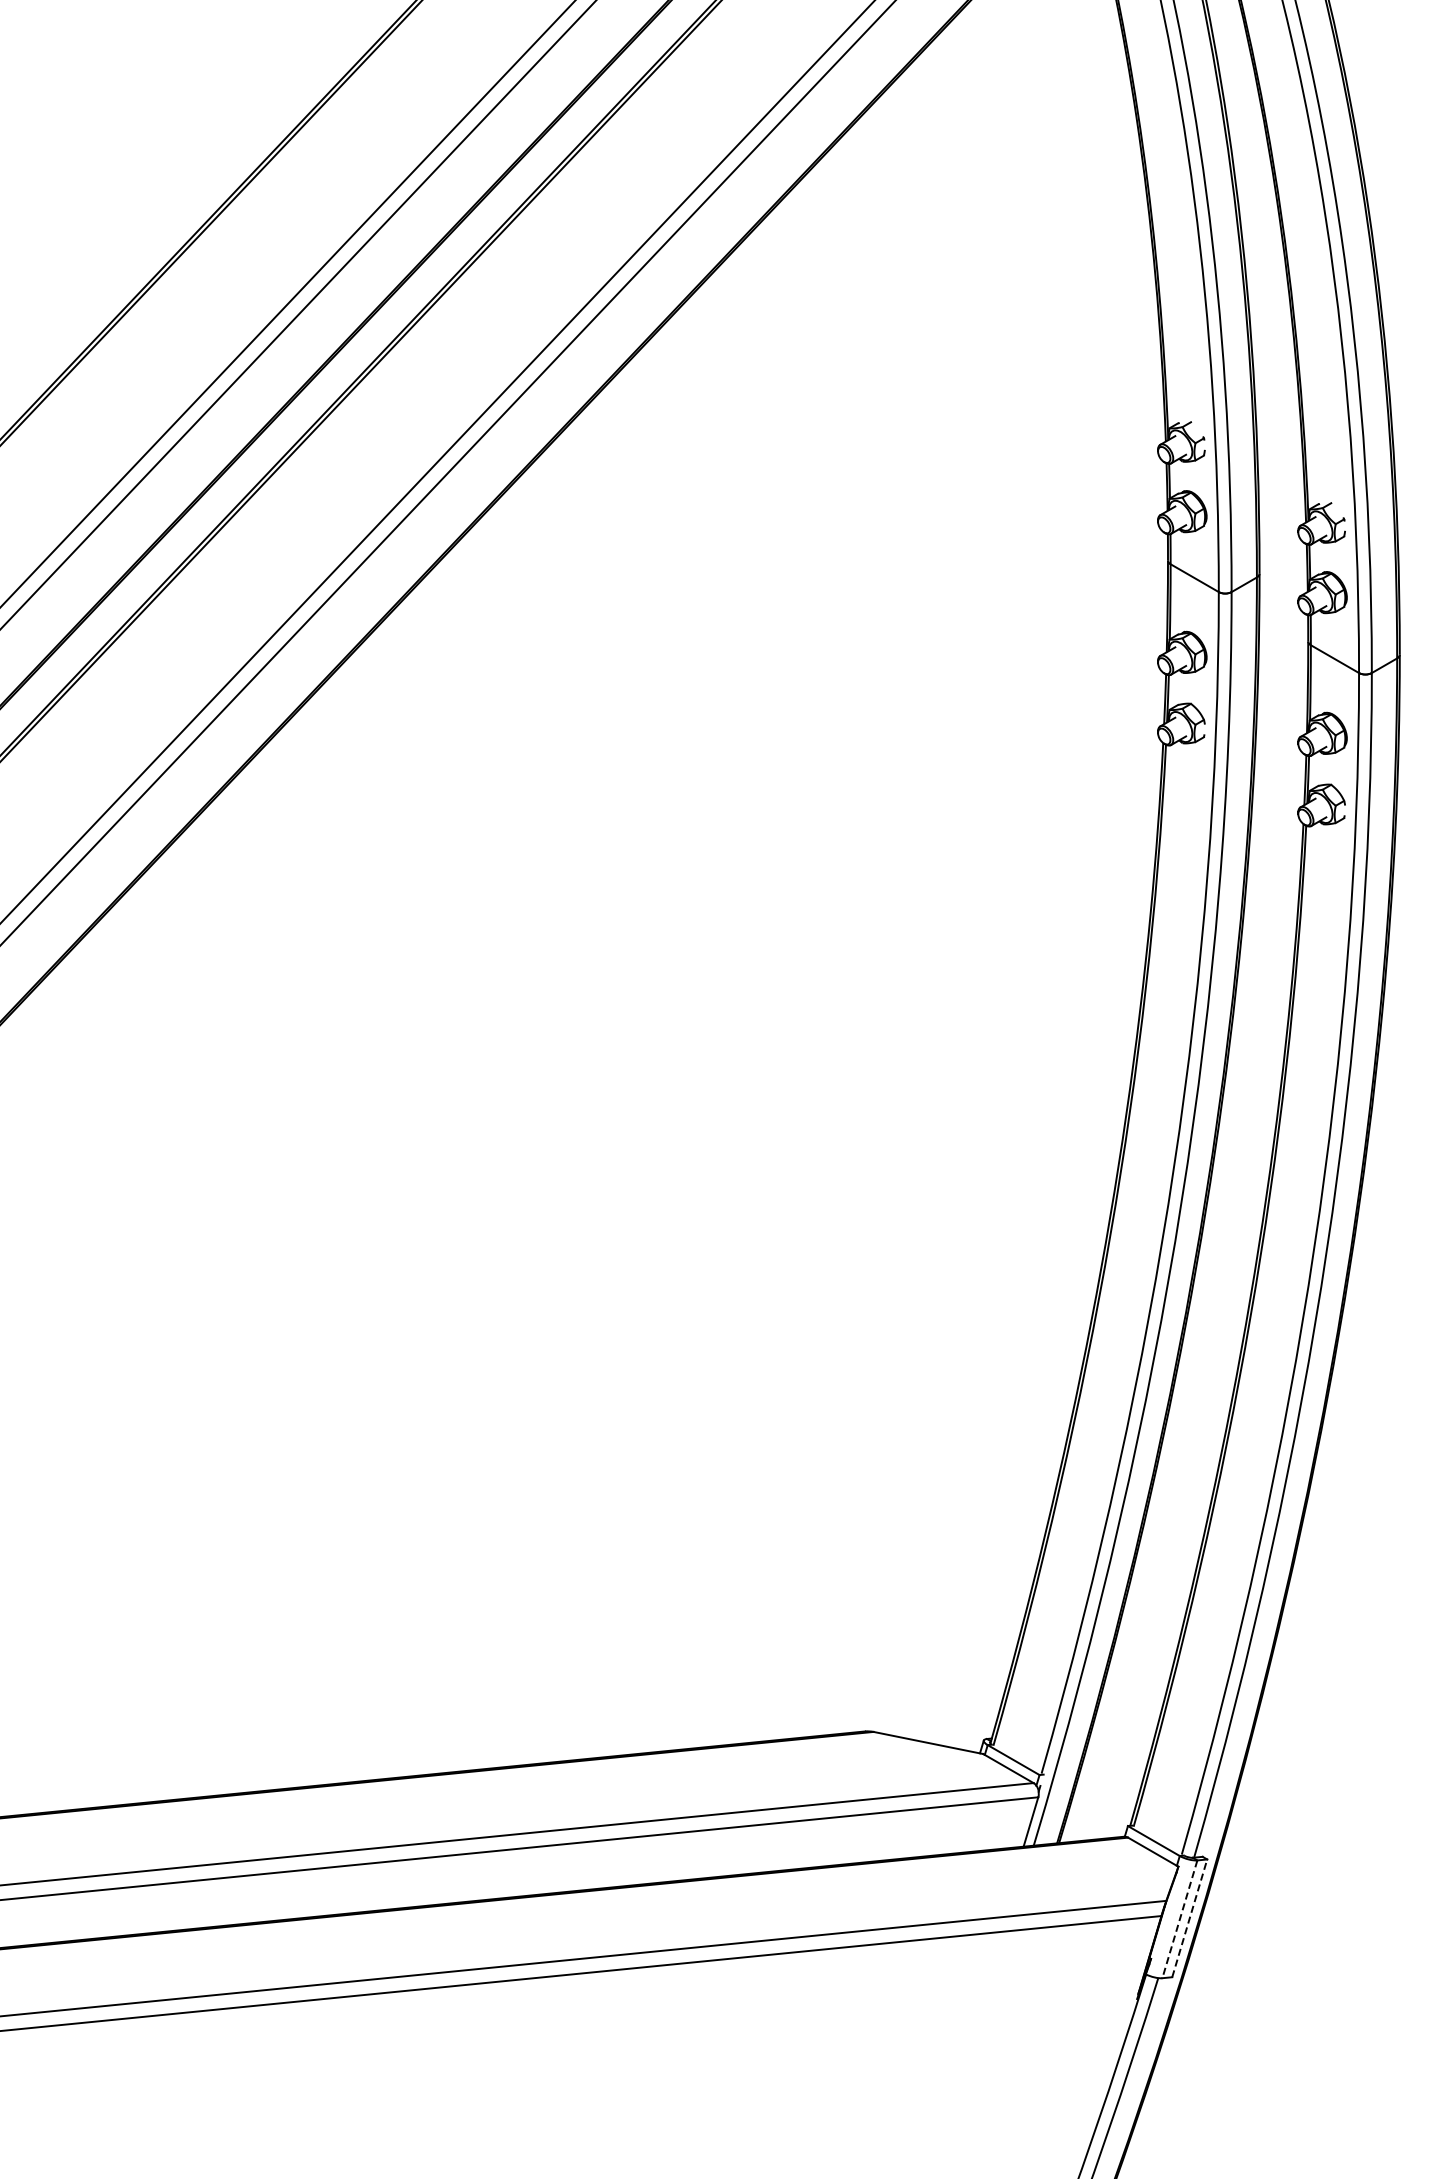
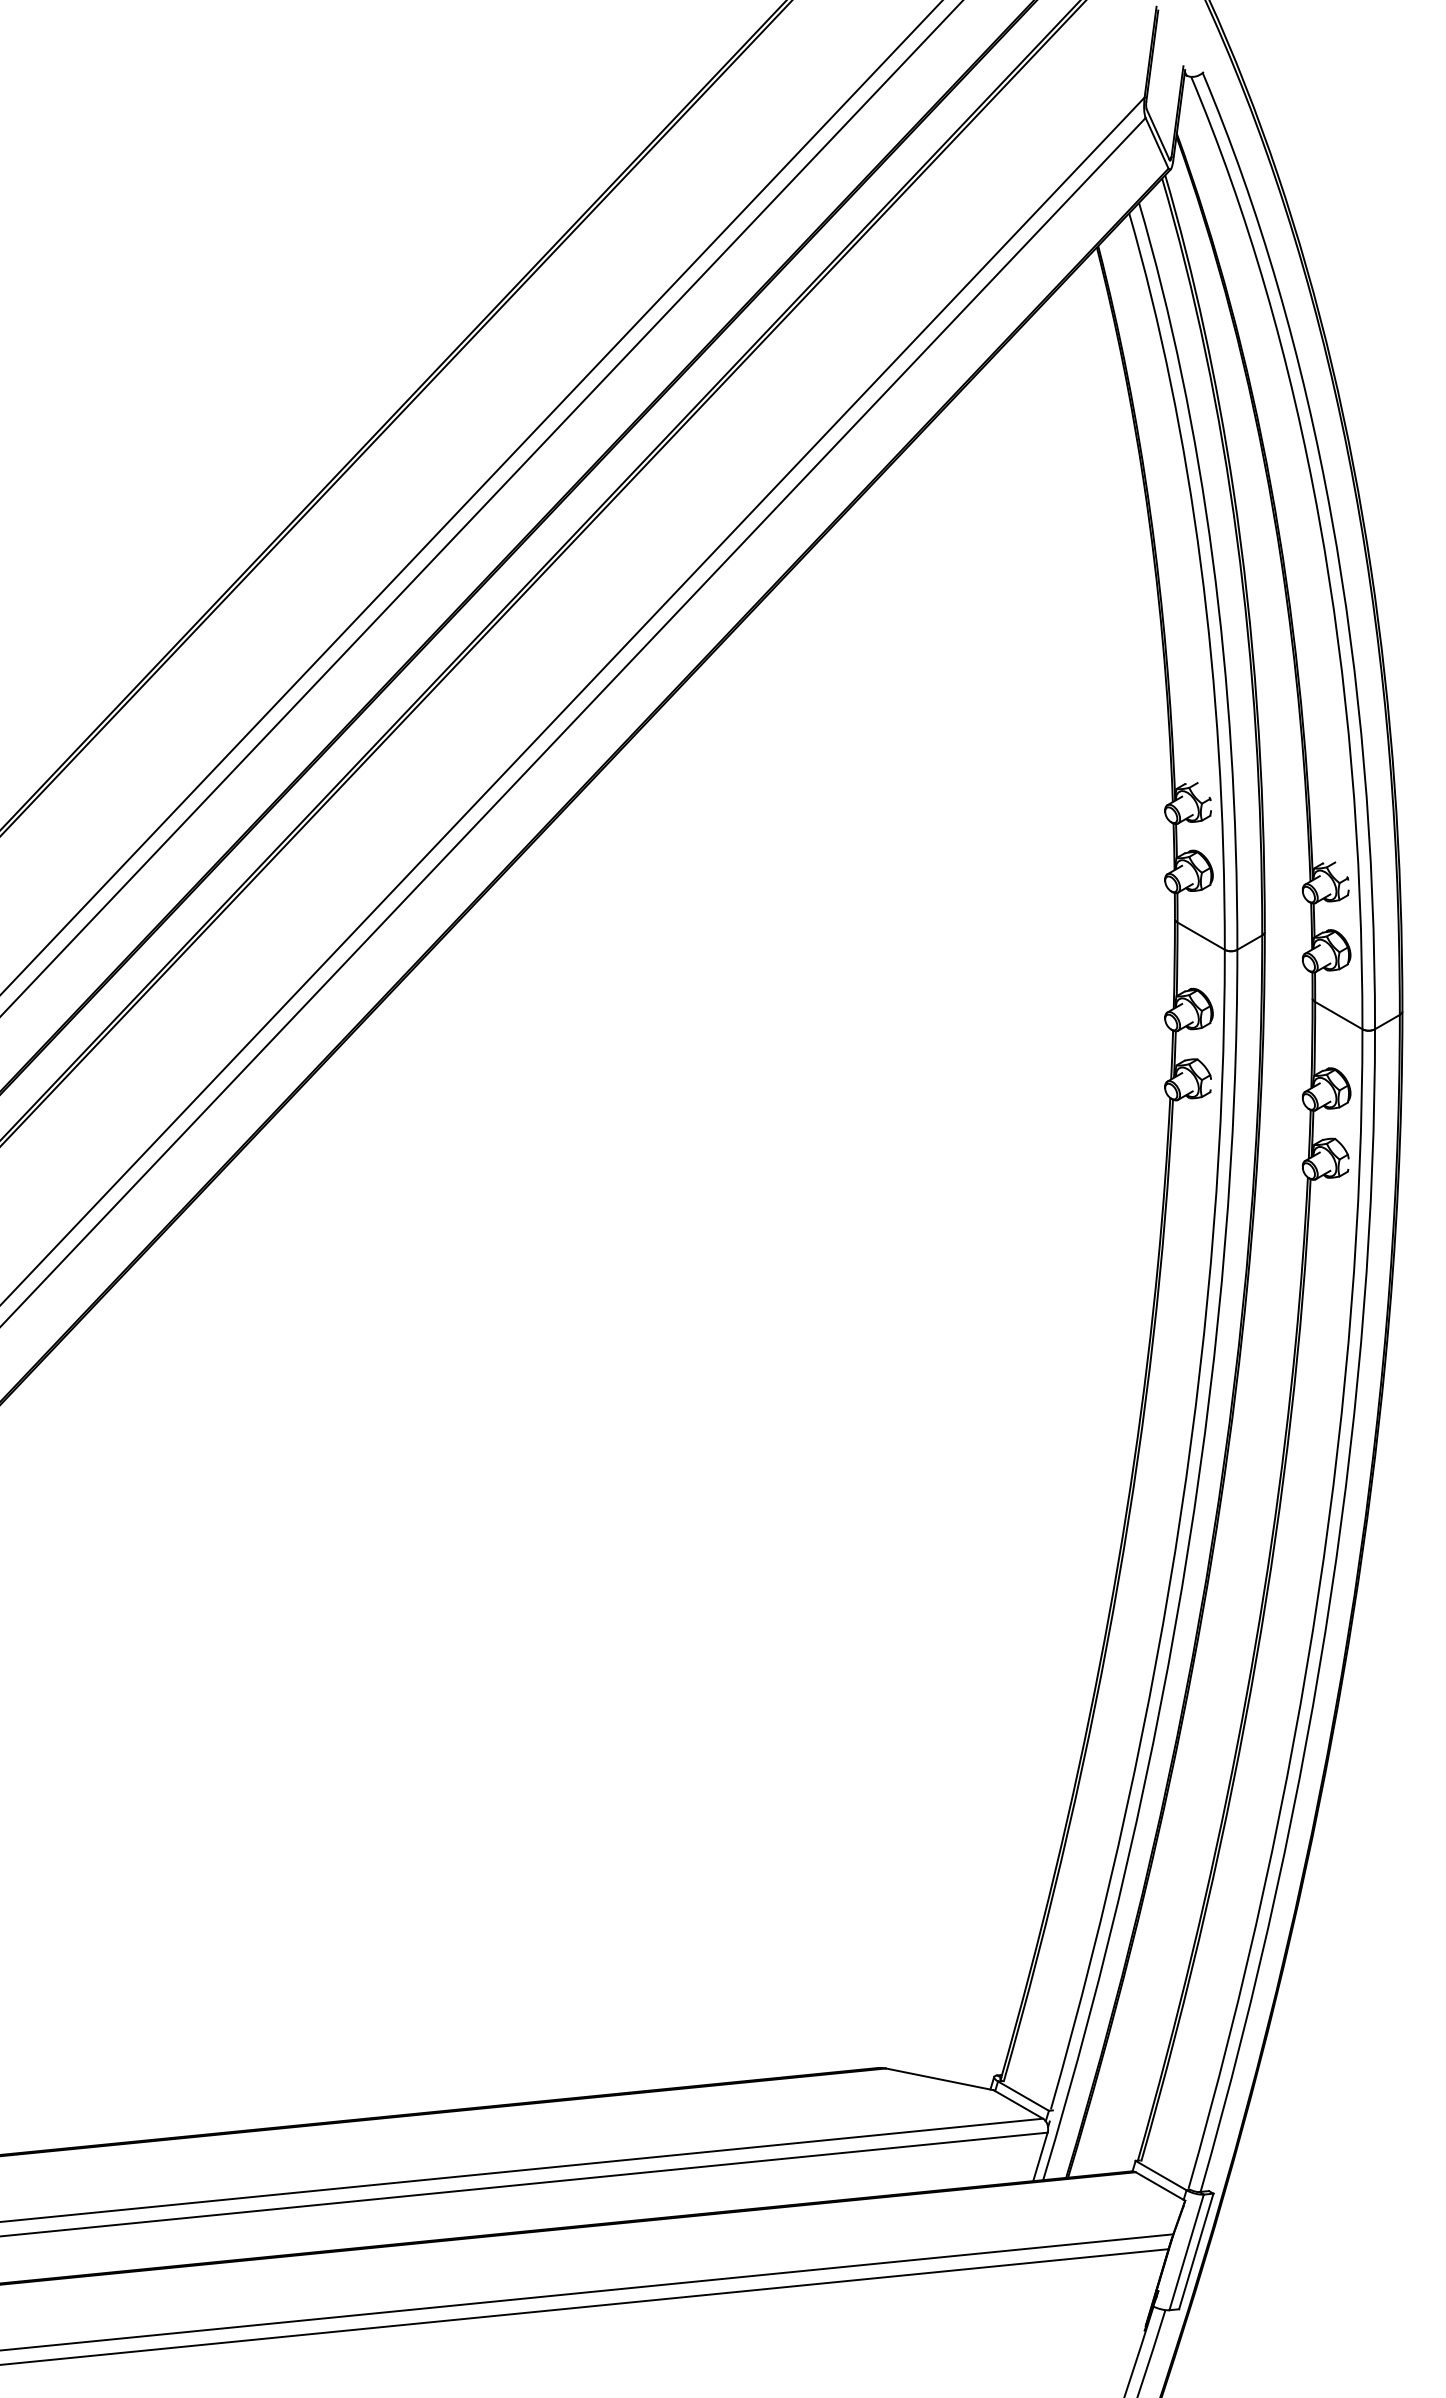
line: (1189, 1917) -> (1196, 2250), dashed -> solid
line: (1179, 1919) -> (1186, 2252), dashed -> solid

